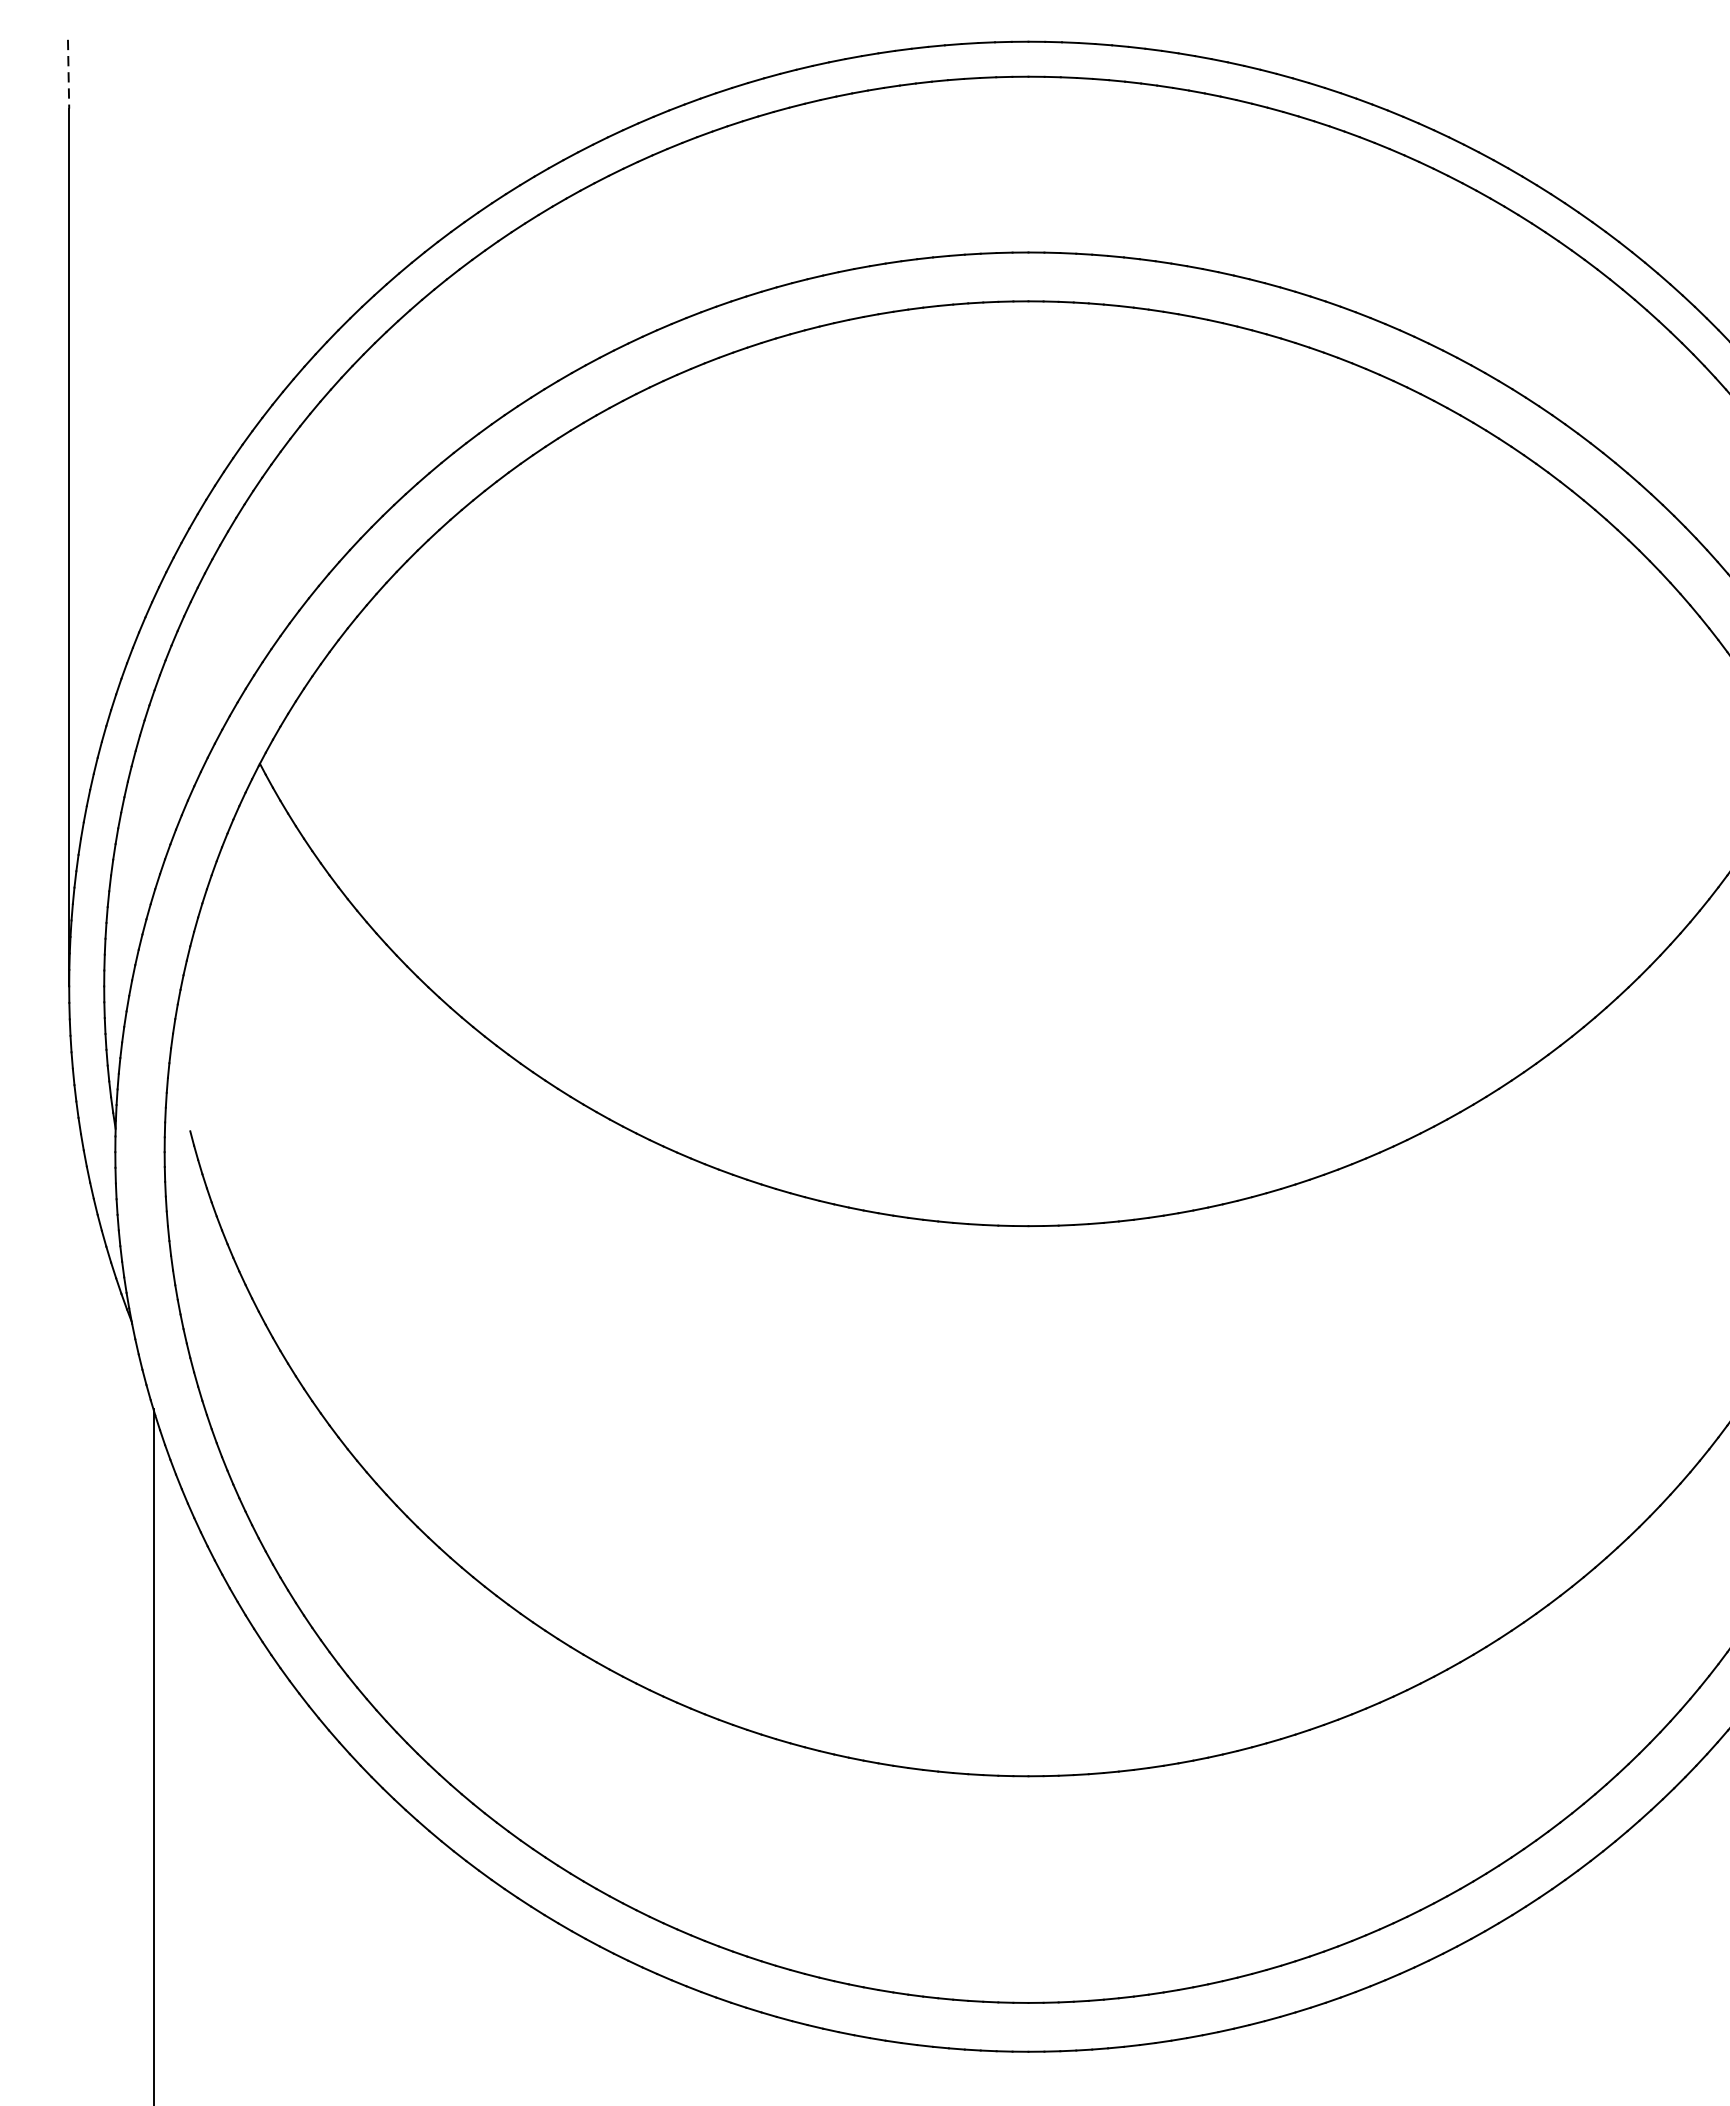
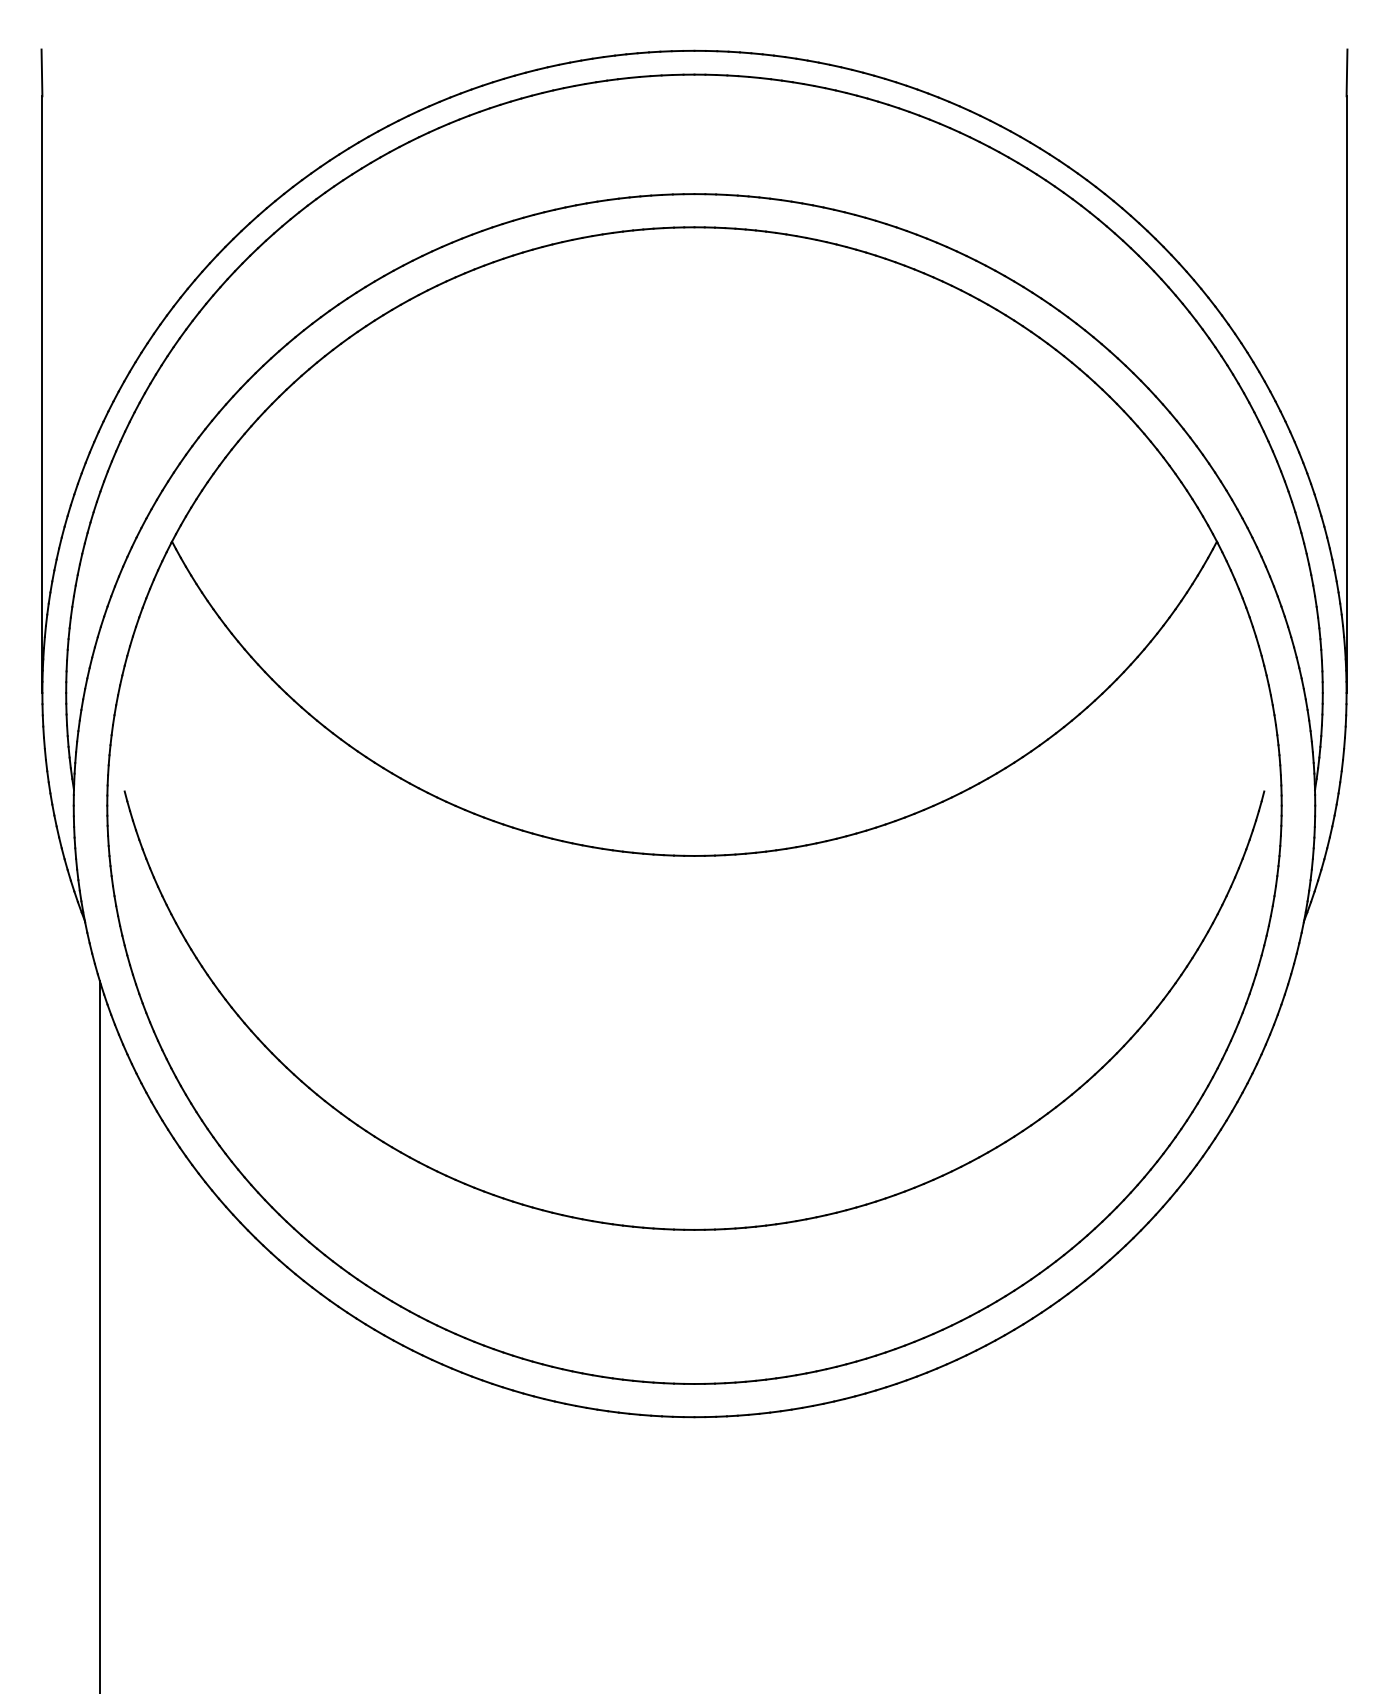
line: (67, 75) -> (41, 73), dashed -> solid

